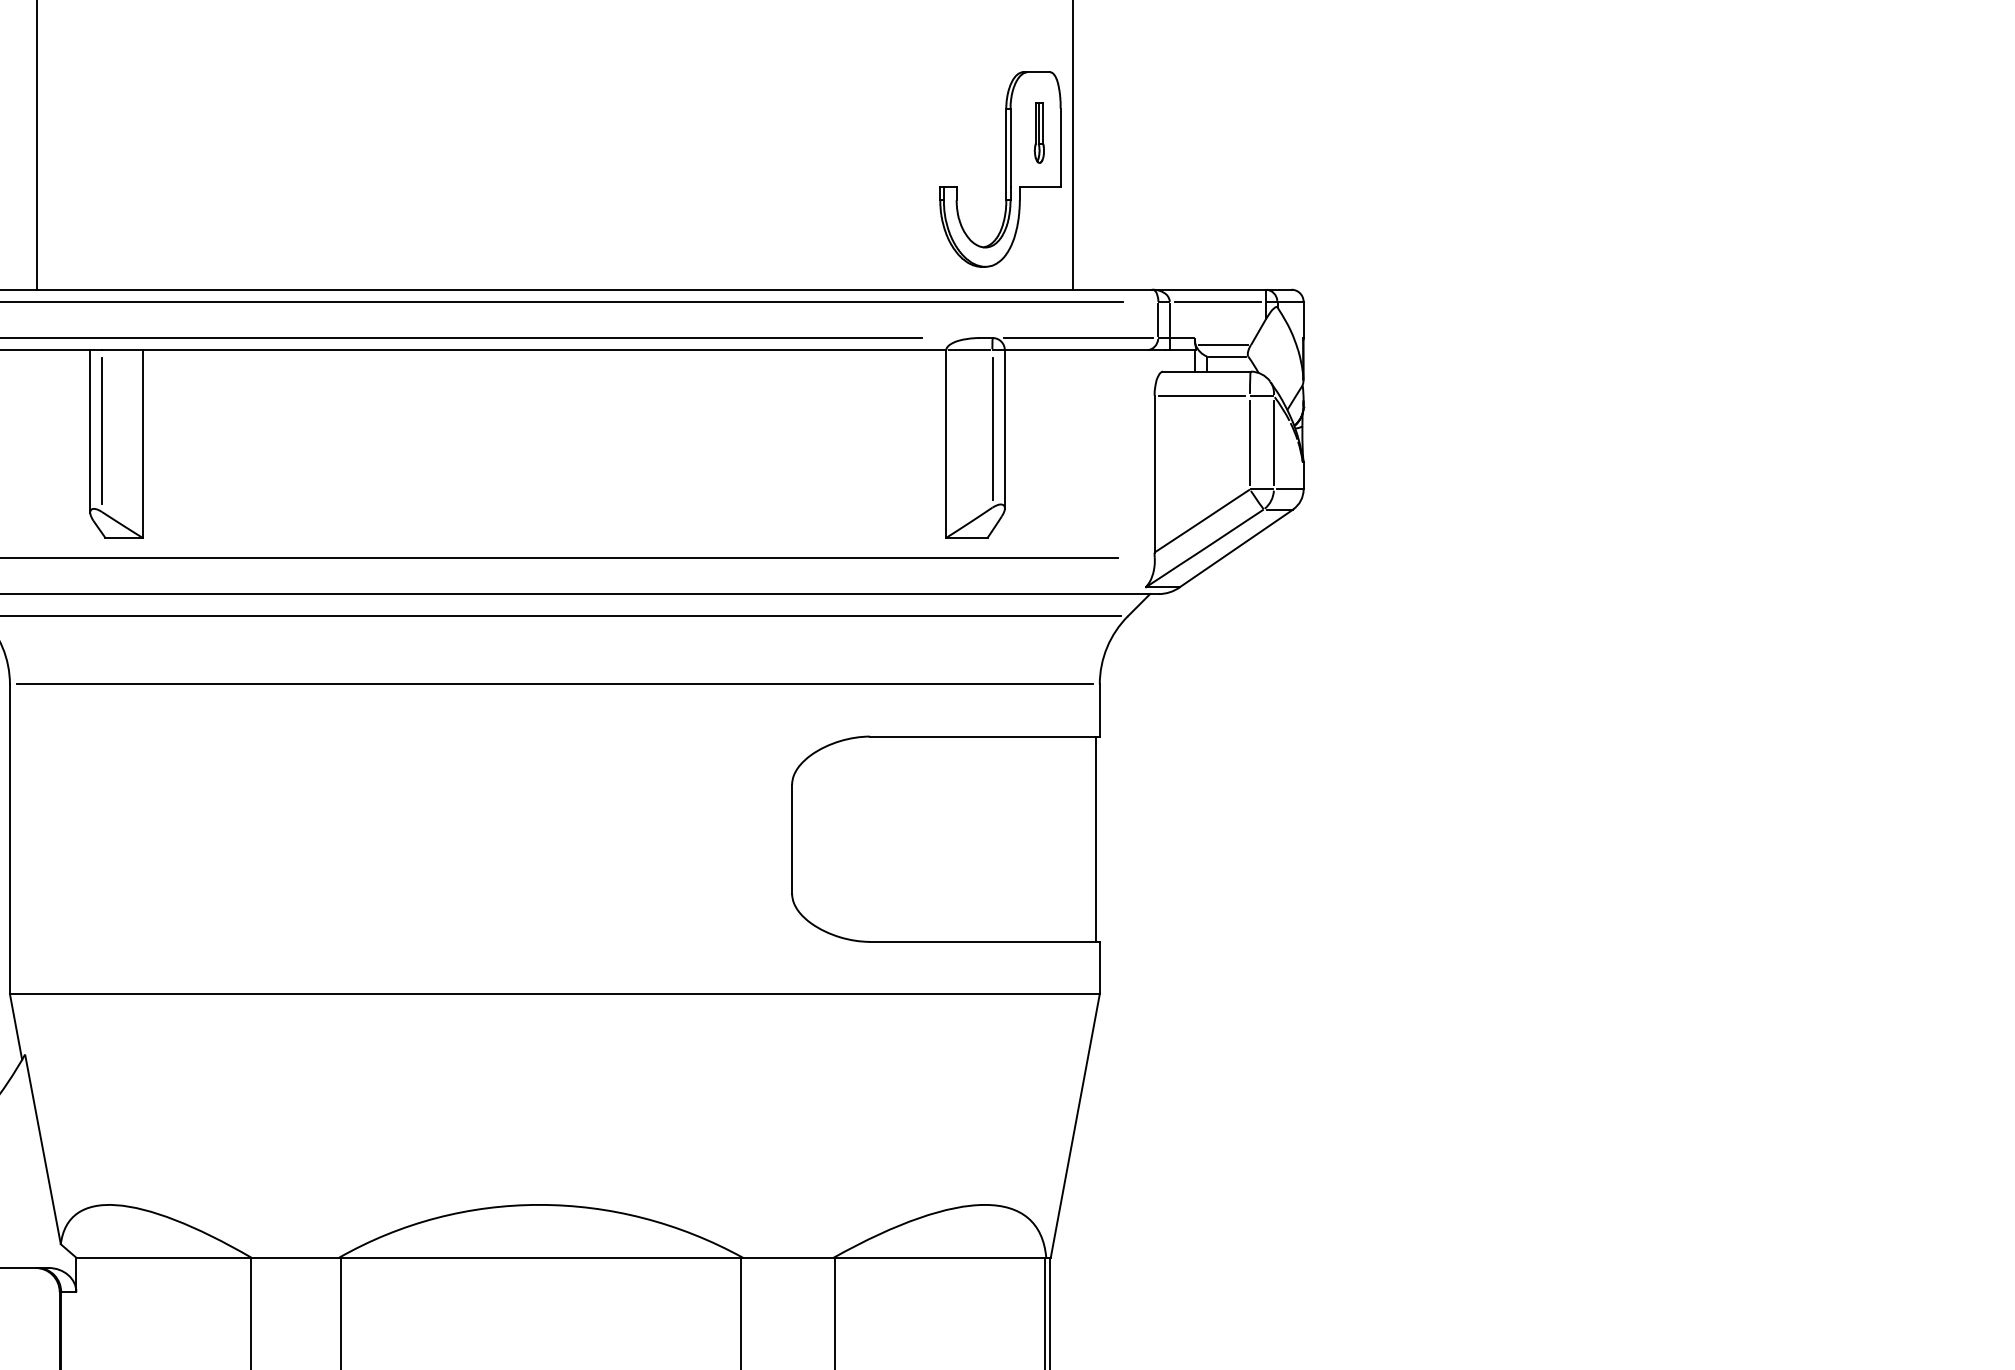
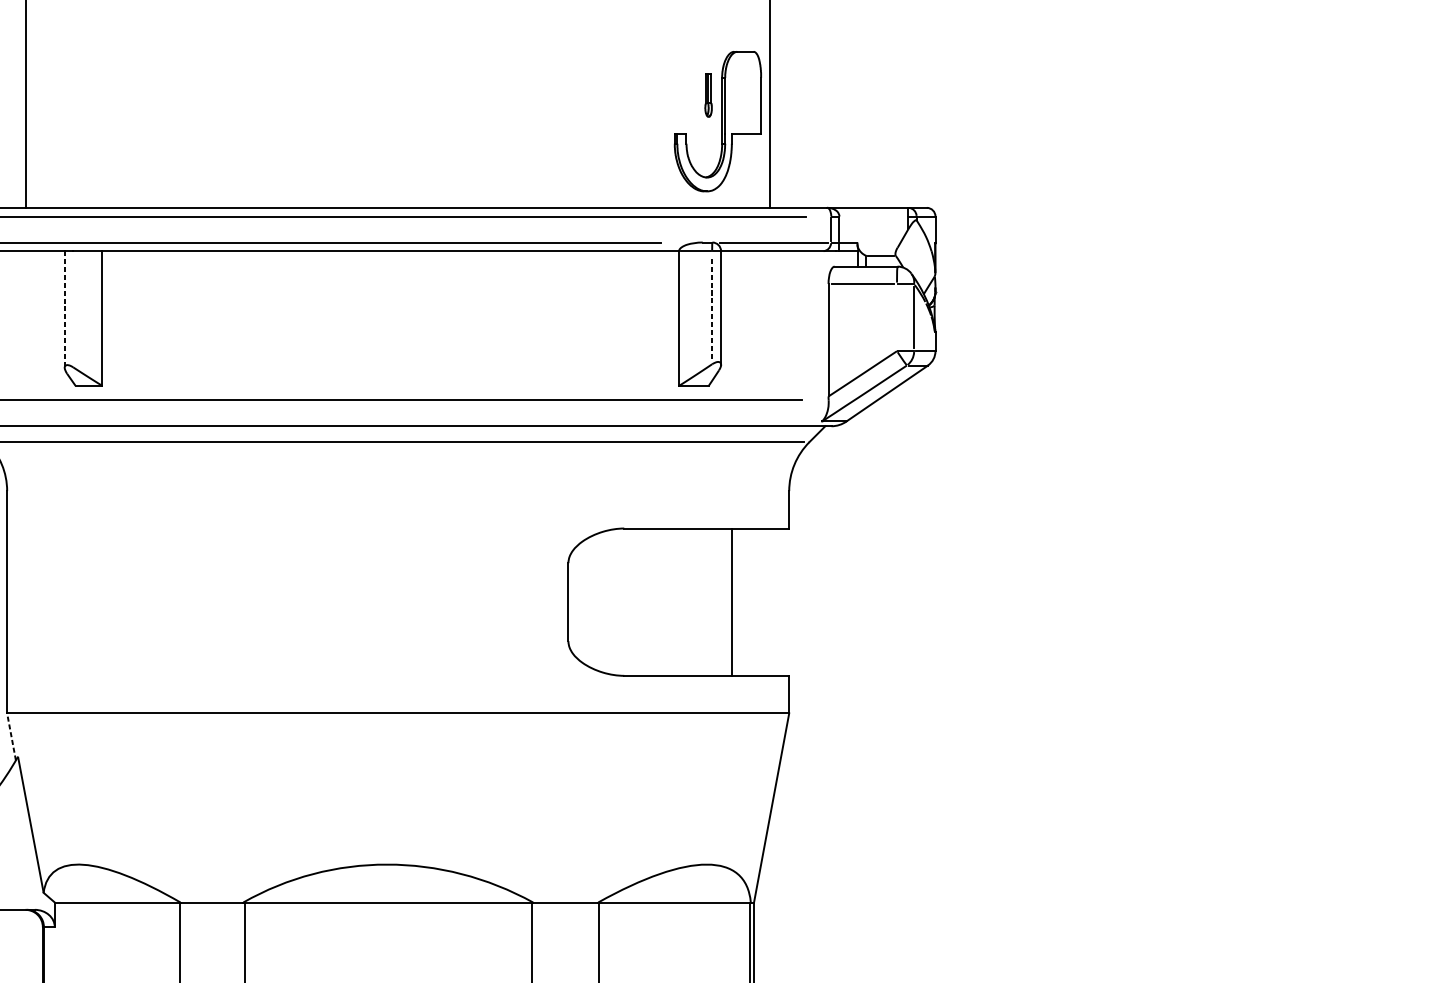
part: (1038, 132) -> (707, 95), moved
line: (1217, 301) -> (873, 216), removed
line: (1223, 345) -> (878, 247), removed
line: (992, 429) -> (712, 308), solid -> dashed
line: (101, 430) -> (72, 308), removed
line: (90, 431) -> (64, 309), solid -> dashed
line: (1250, 442) -> (897, 317), removed
line: (554, 684) -> (397, 491), removed
line: (1096, 838) -> (731, 601), moved
line: (15, 1026) -> (11, 736), solid -> dashed

